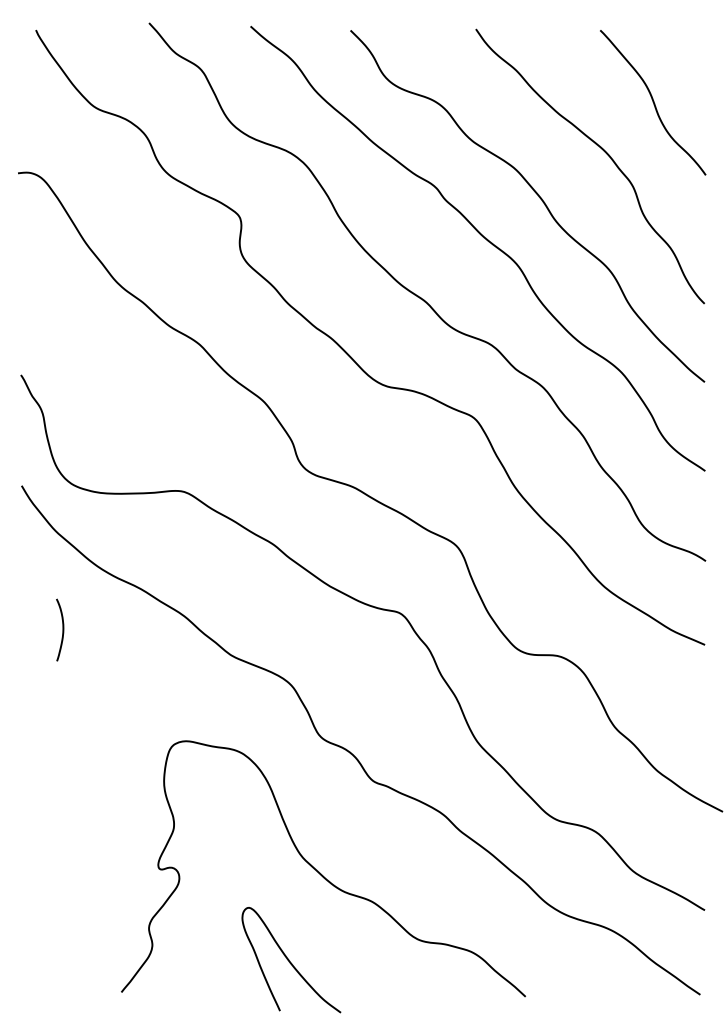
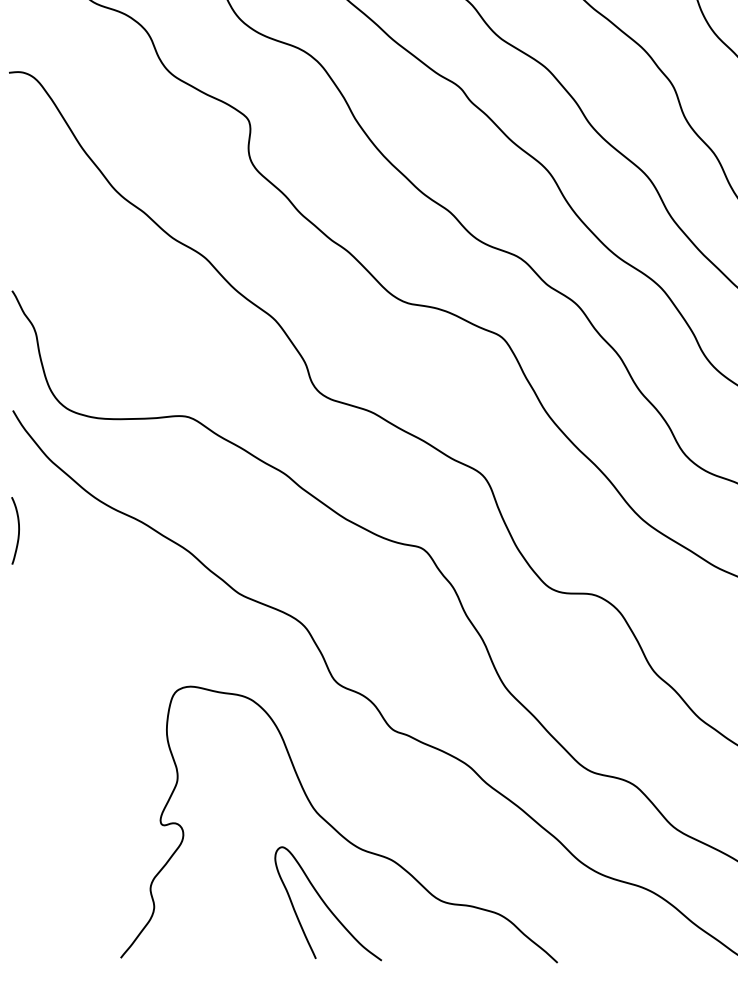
curve: (62, 629) -> (18, 530), moved
curve: (290, 961) -> (327, 905), moved

